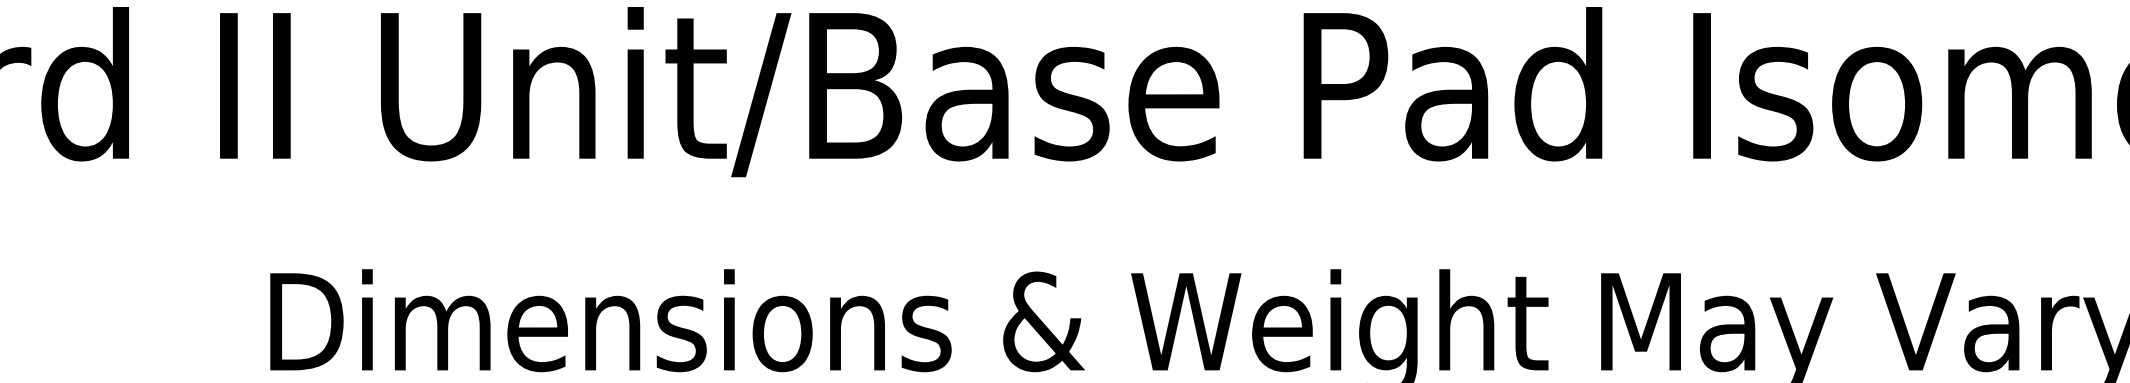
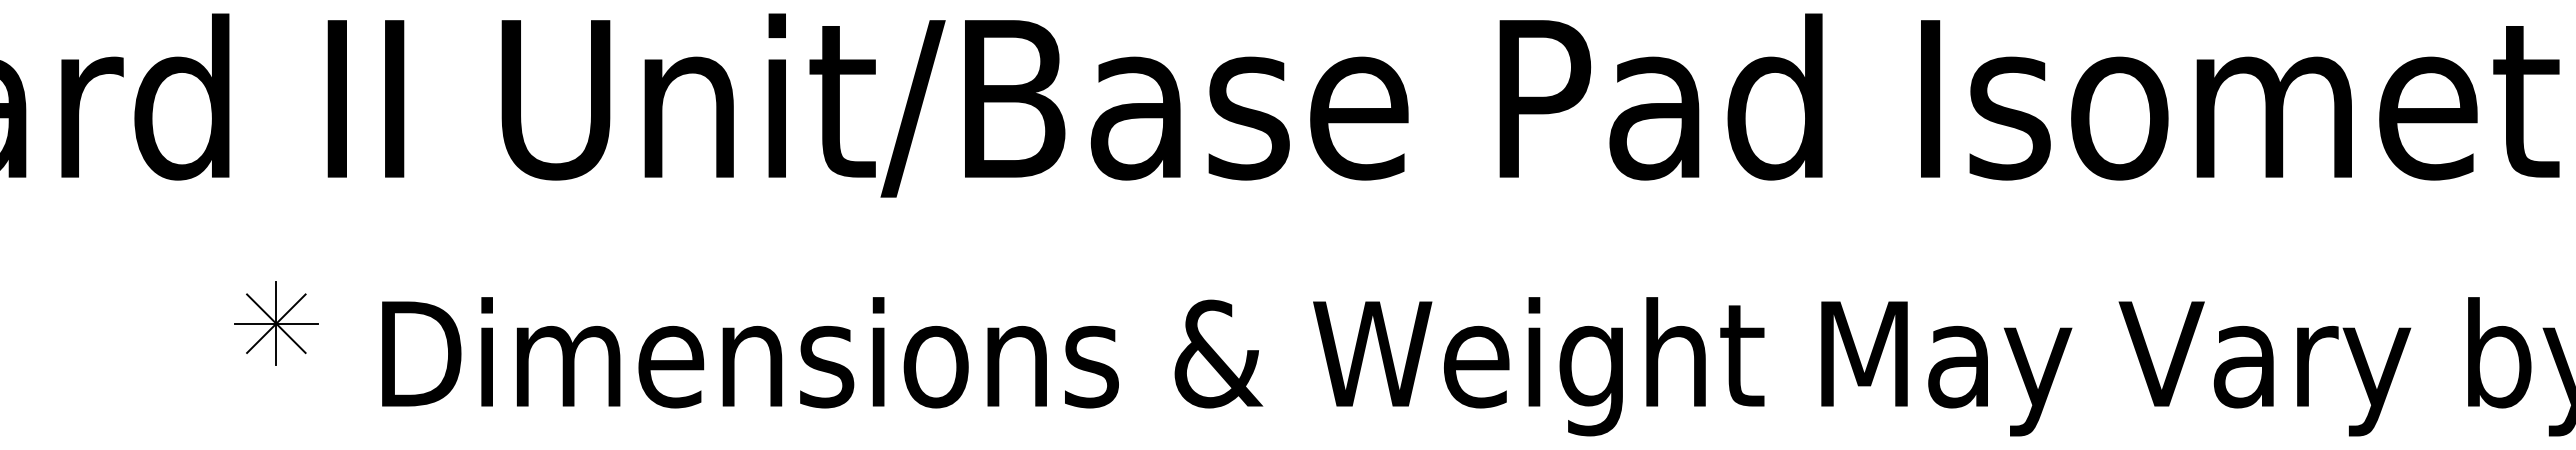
part: (172, 293) -> (276, 323), added

